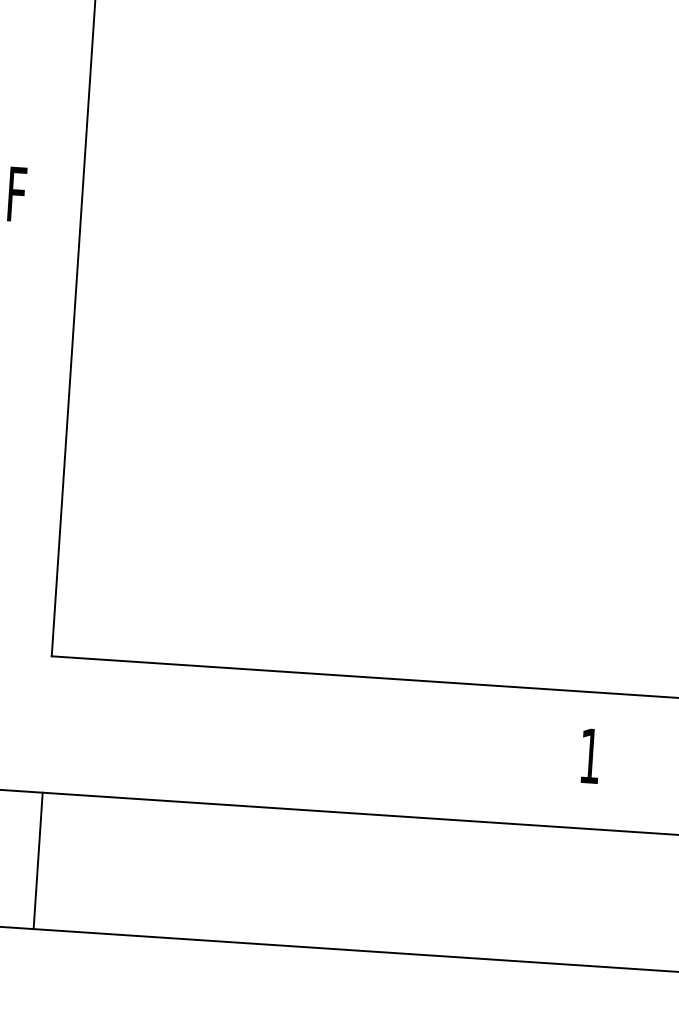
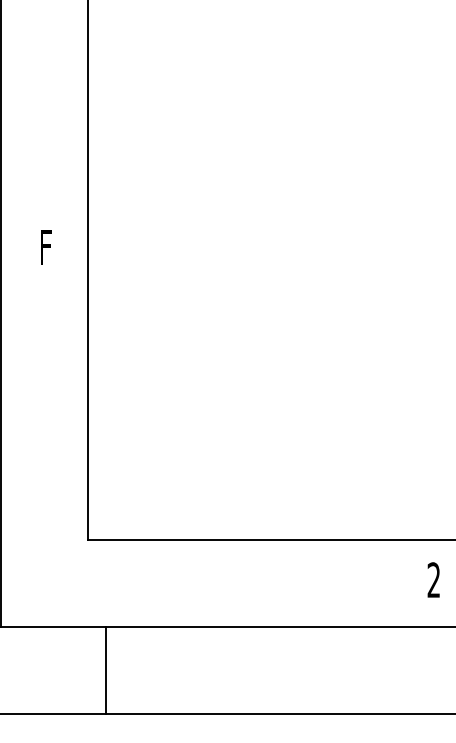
text: (589, 754) -> (433, 579), 1 -> 2
line: (37, 860) -> (105, 669), moved

